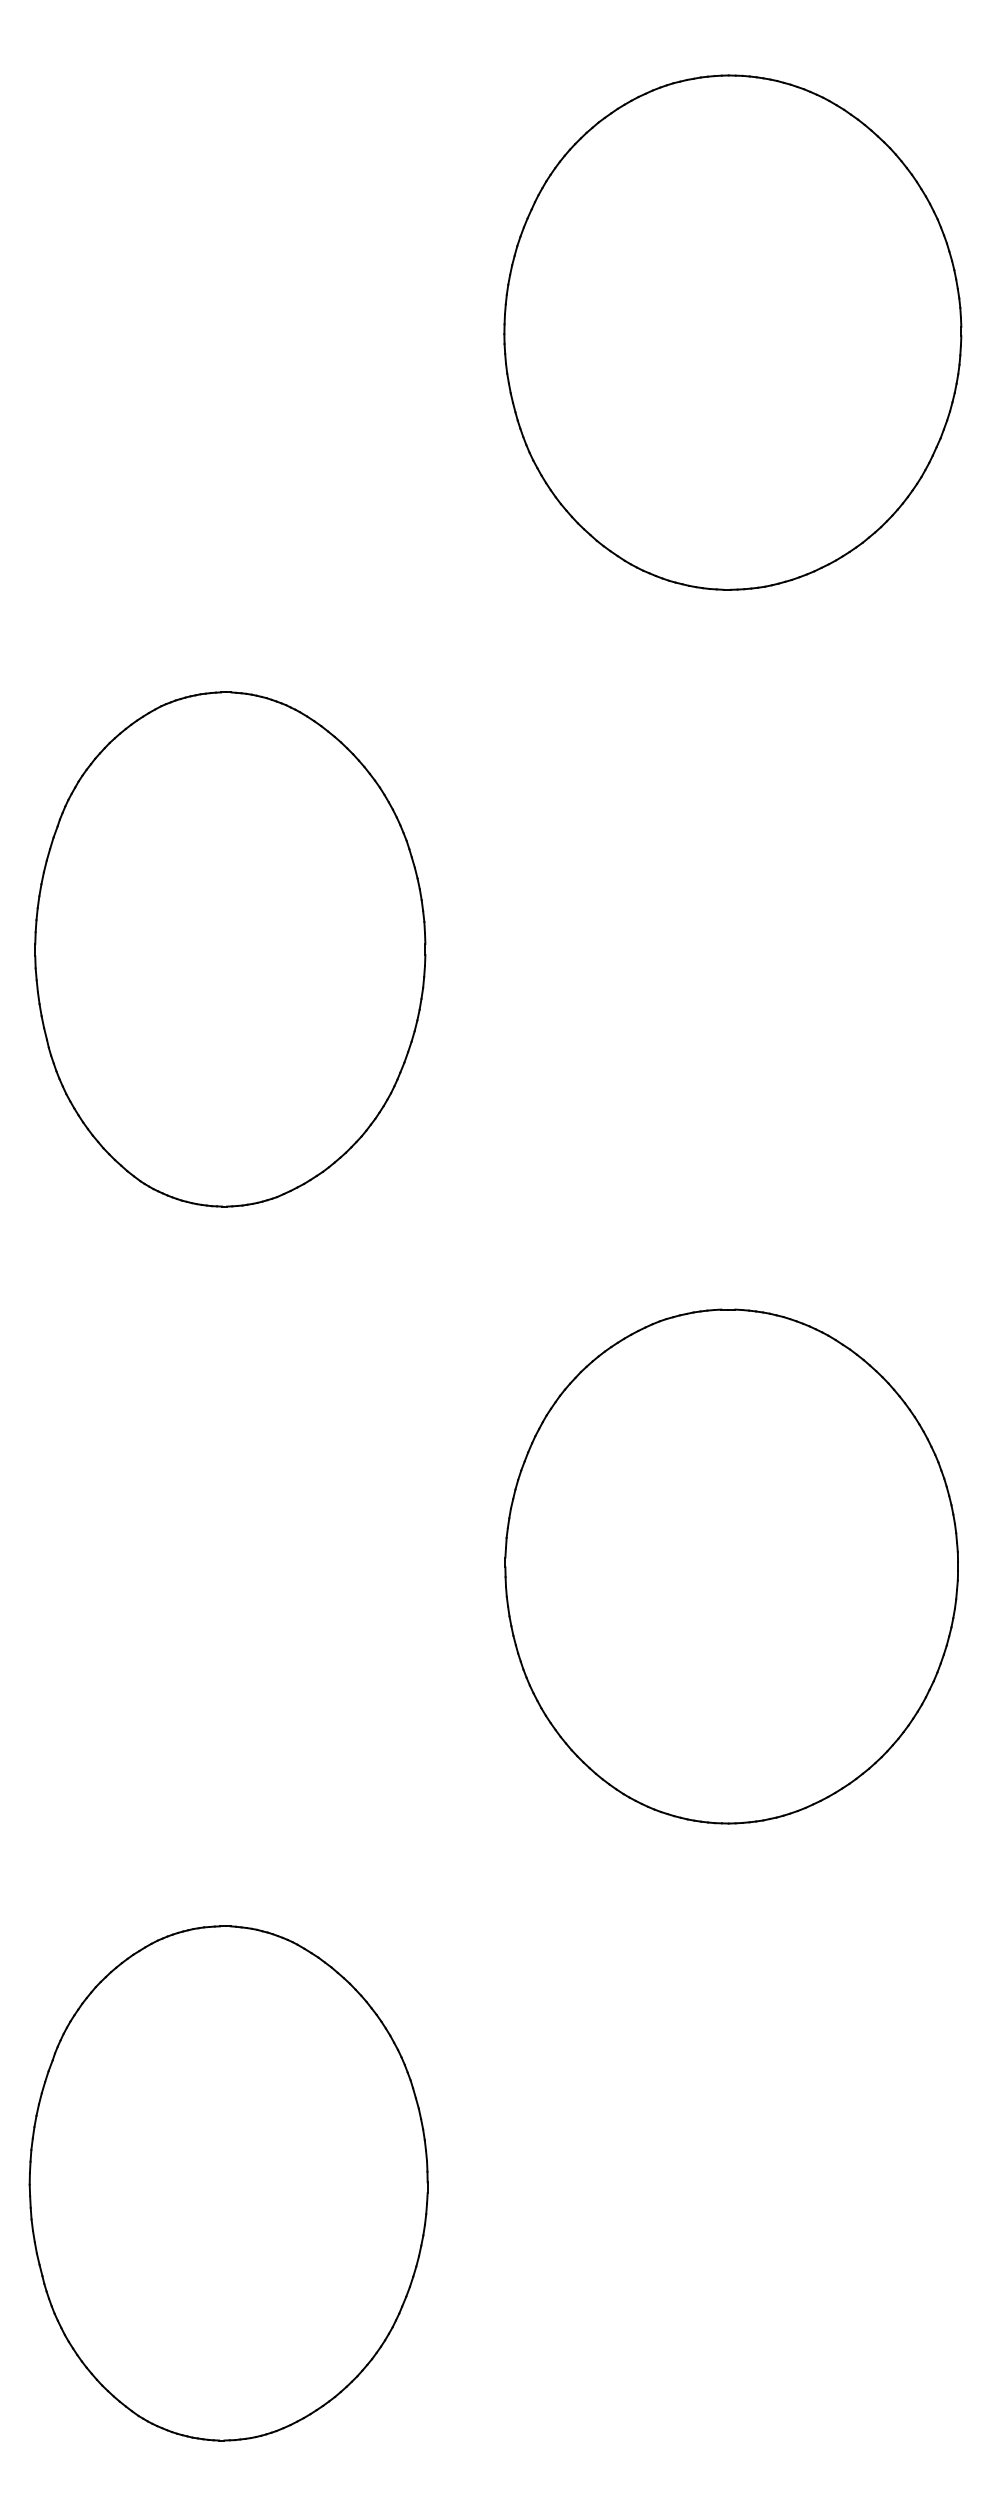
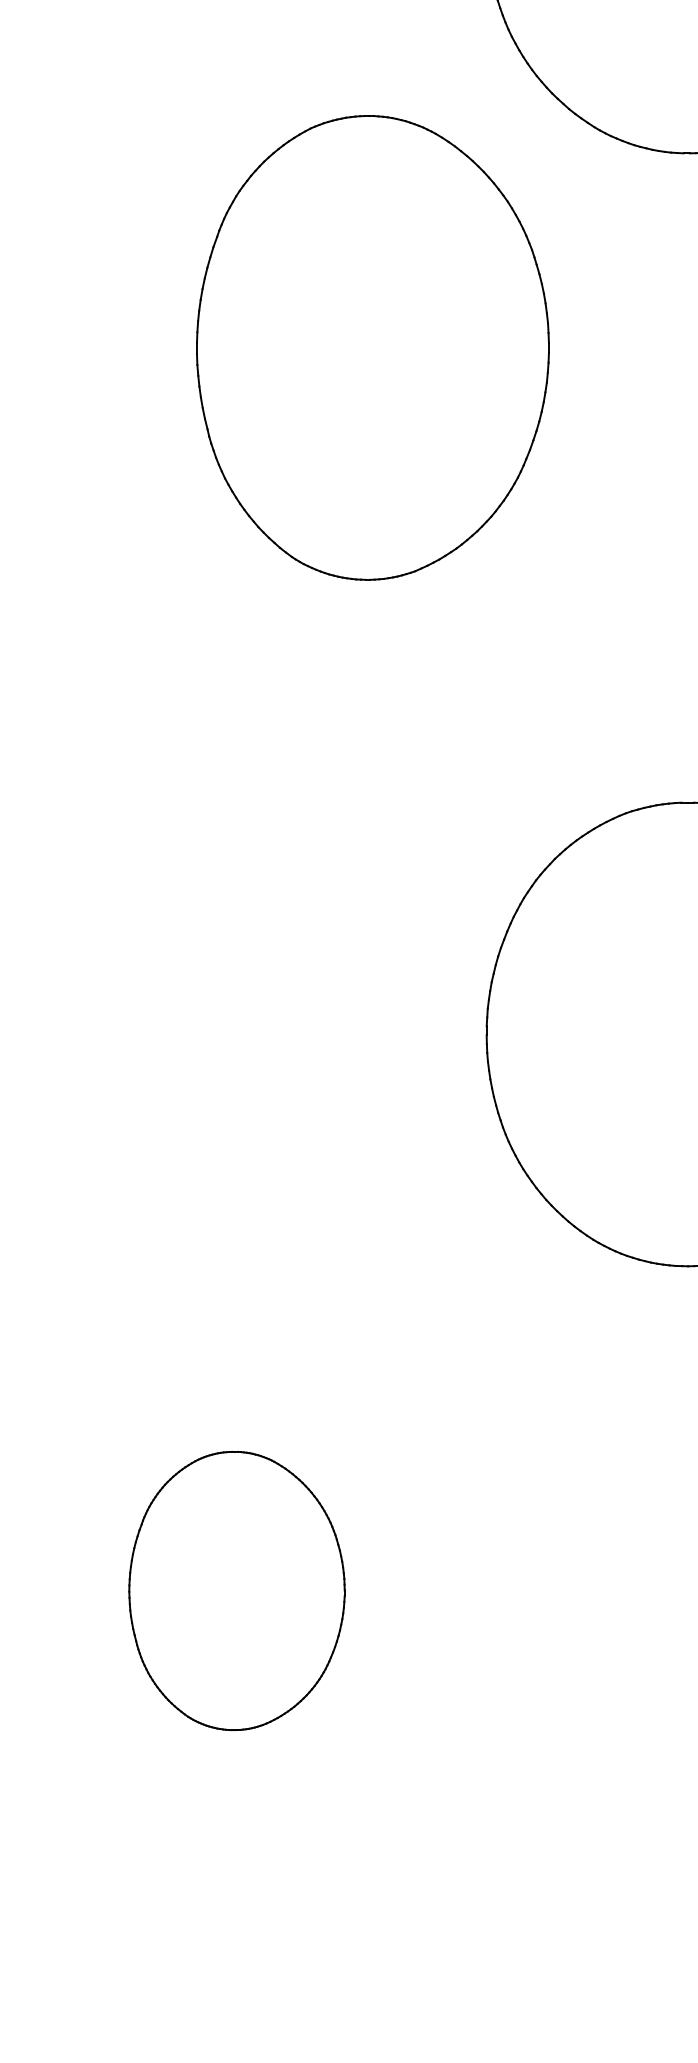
part: (230, 949) -> (373, 347), moved
part: (228, 2183) -> (236, 1591), size x0.6

